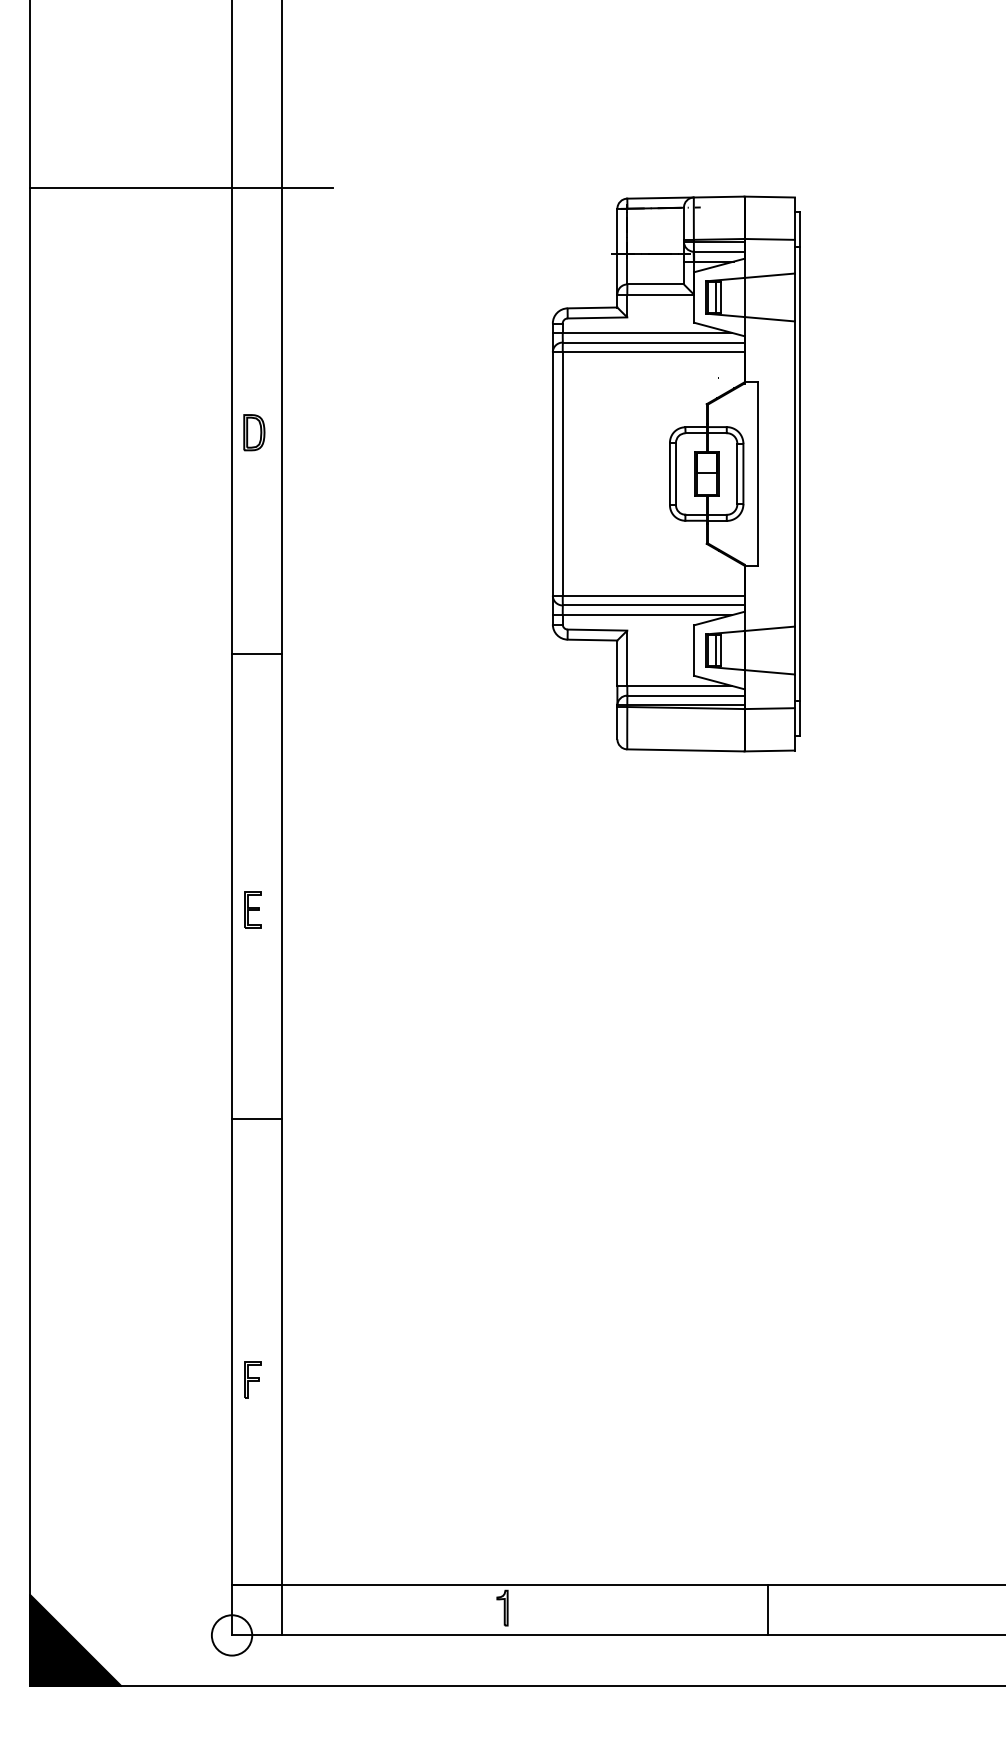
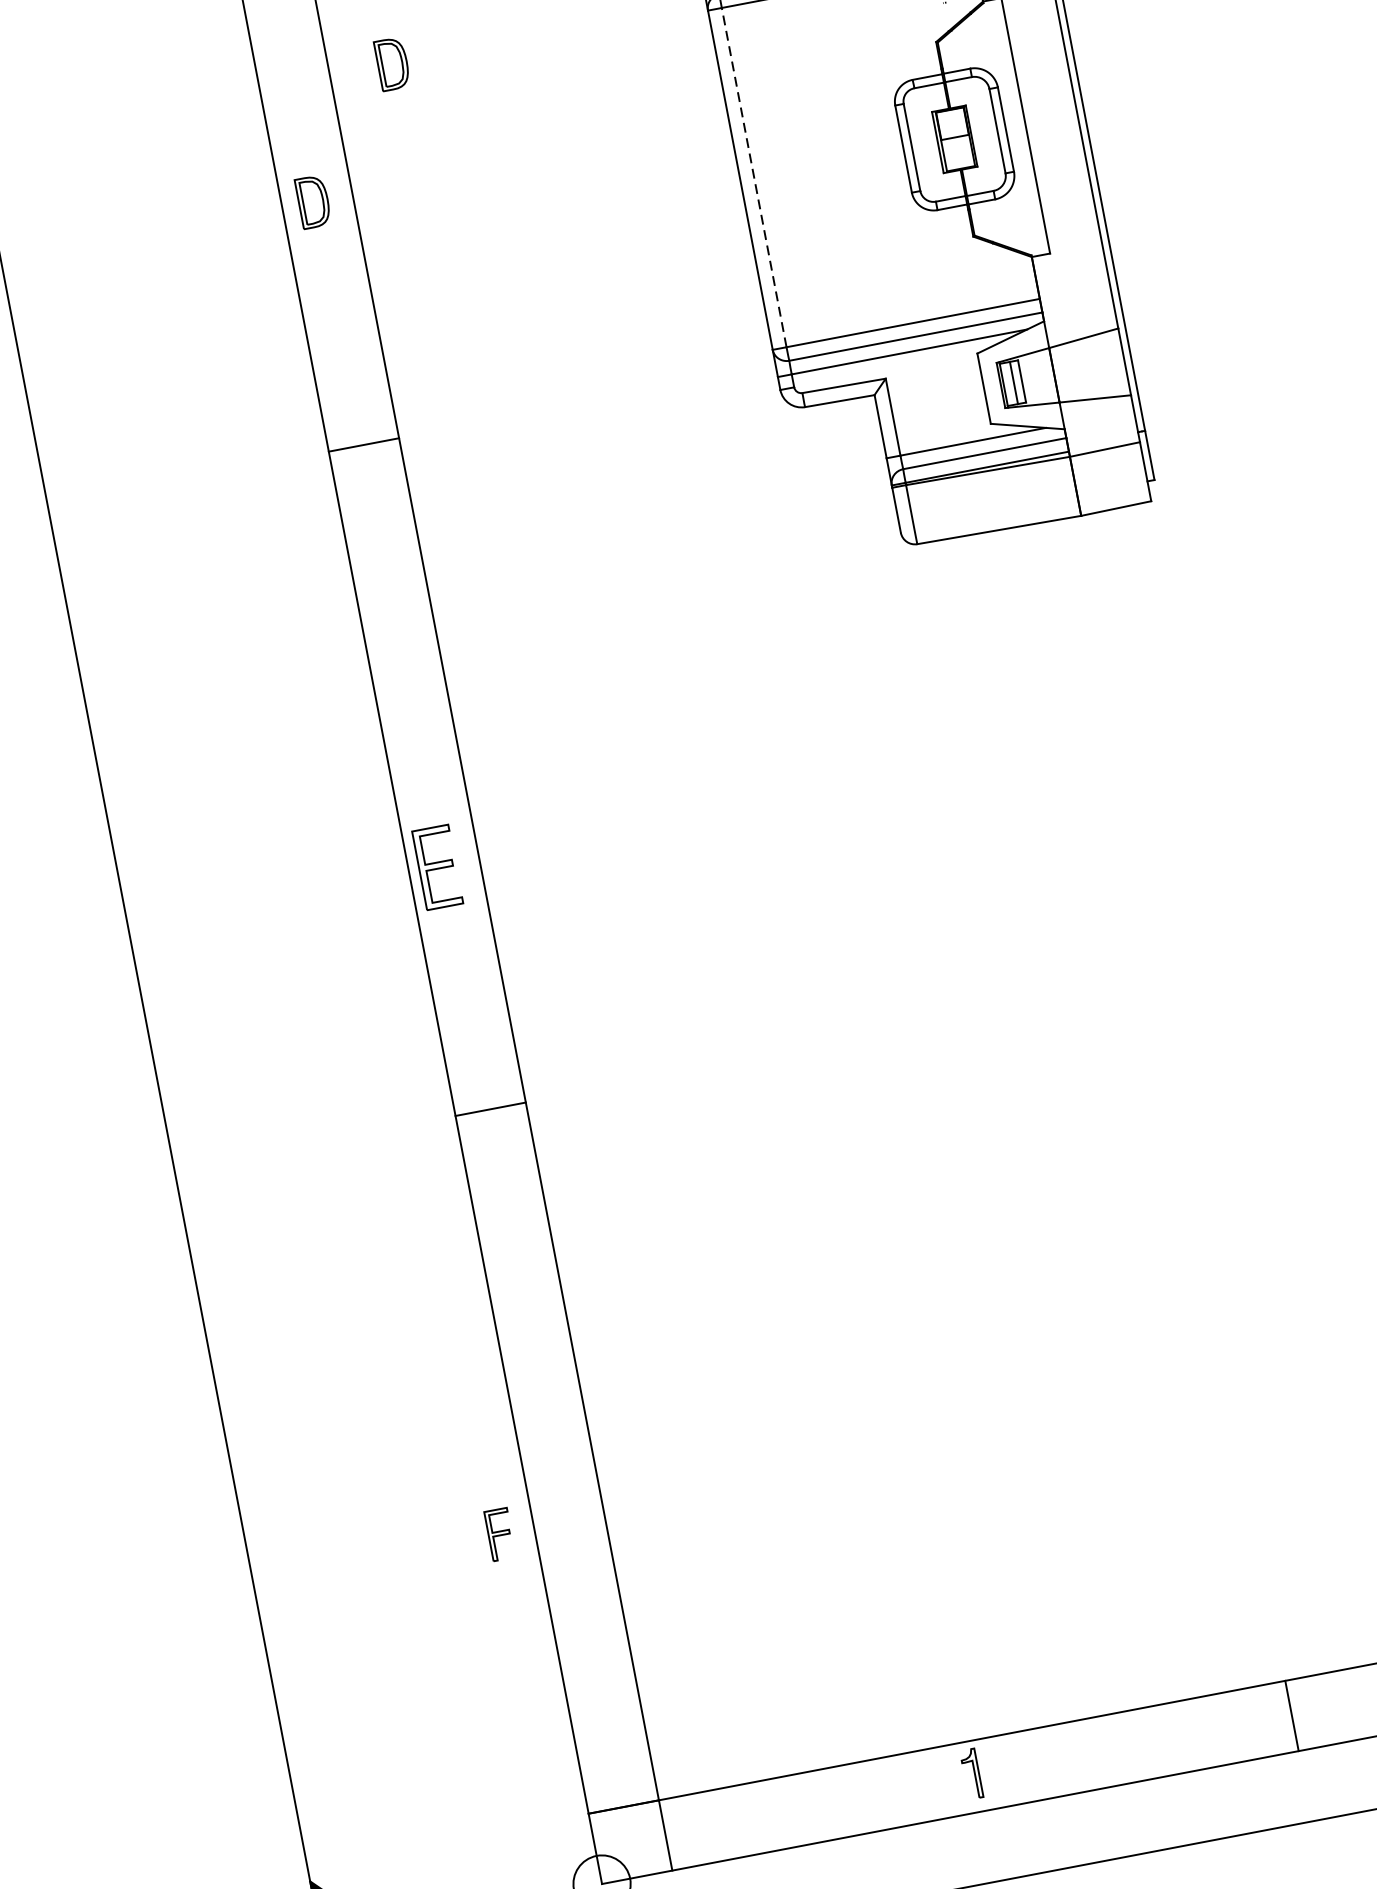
part: (327, 347) -> (392, 63), added
line: (562, 474) -> (753, 178), solid -> dashed
line: (257, 653) -> (364, 444), moved
part: (252, 909) -> (437, 866), size x1.6
line: (257, 1119) -> (491, 1109), moved
part: (252, 1379) -> (499, 1533), moved
line: (767, 1609) -> (1291, 1715), moved

